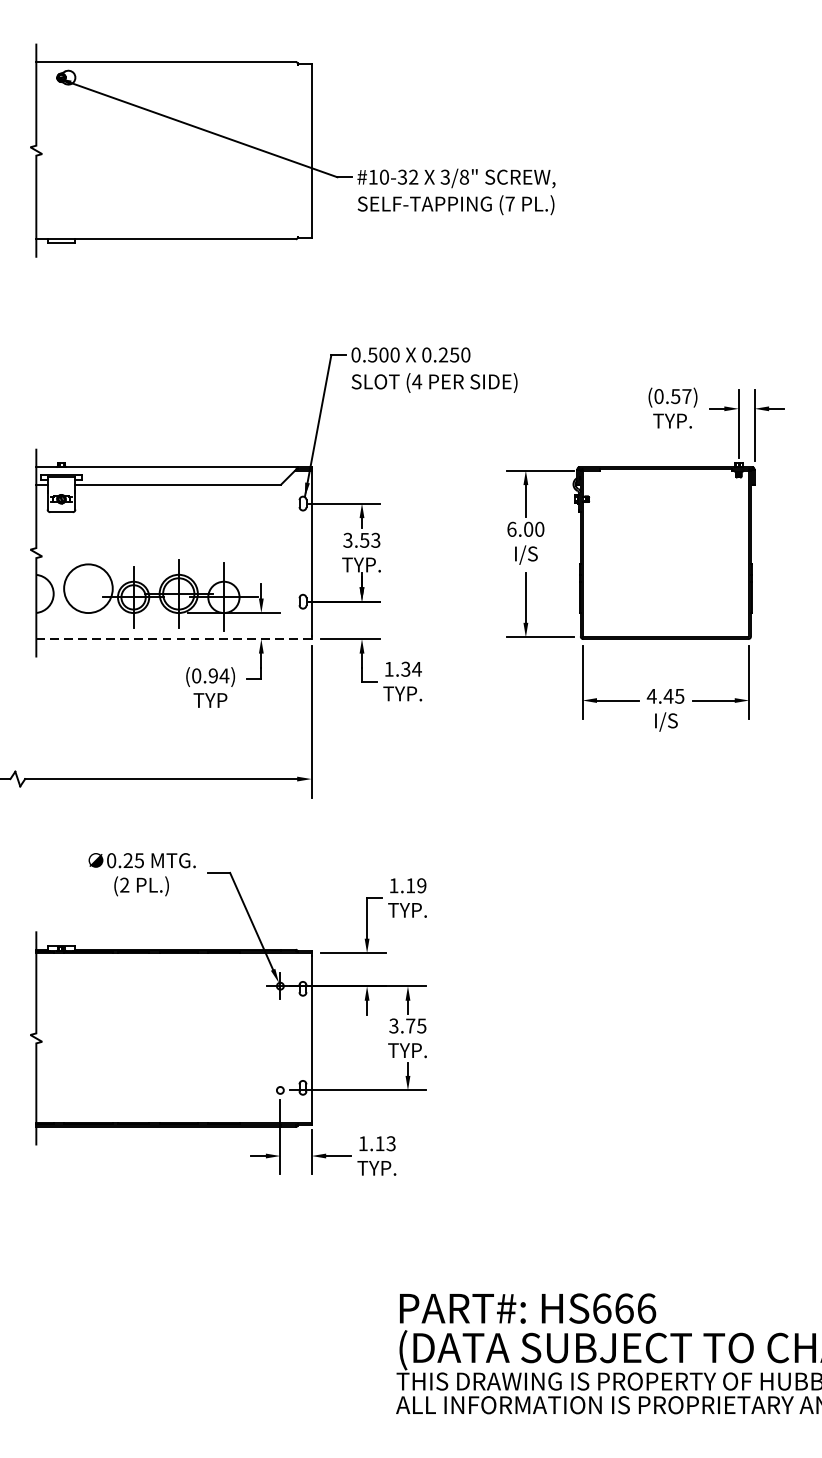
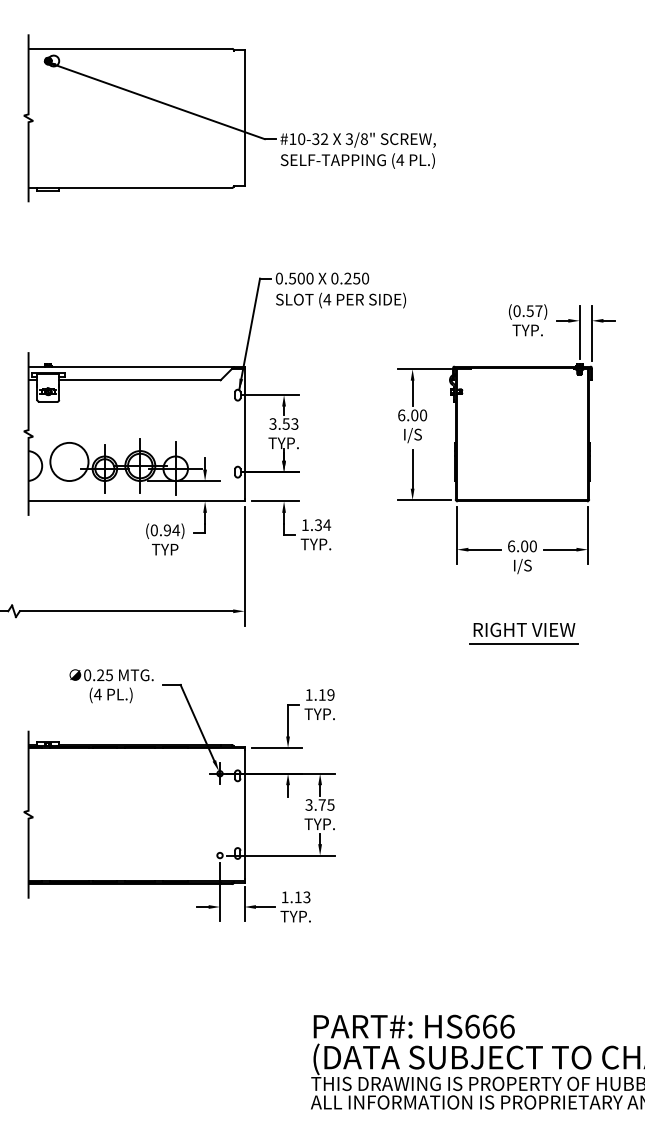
text: (510, 203) -> (400, 159), (7 -> (4
line: (173, 639) -> (136, 501), dashed -> solid
text: (664, 696) -> (521, 546), 4.45 -> 6.00
part: (667, 807) -> (523, 633), added
text: (124, 885) -> (97, 694), (2 -> (4

